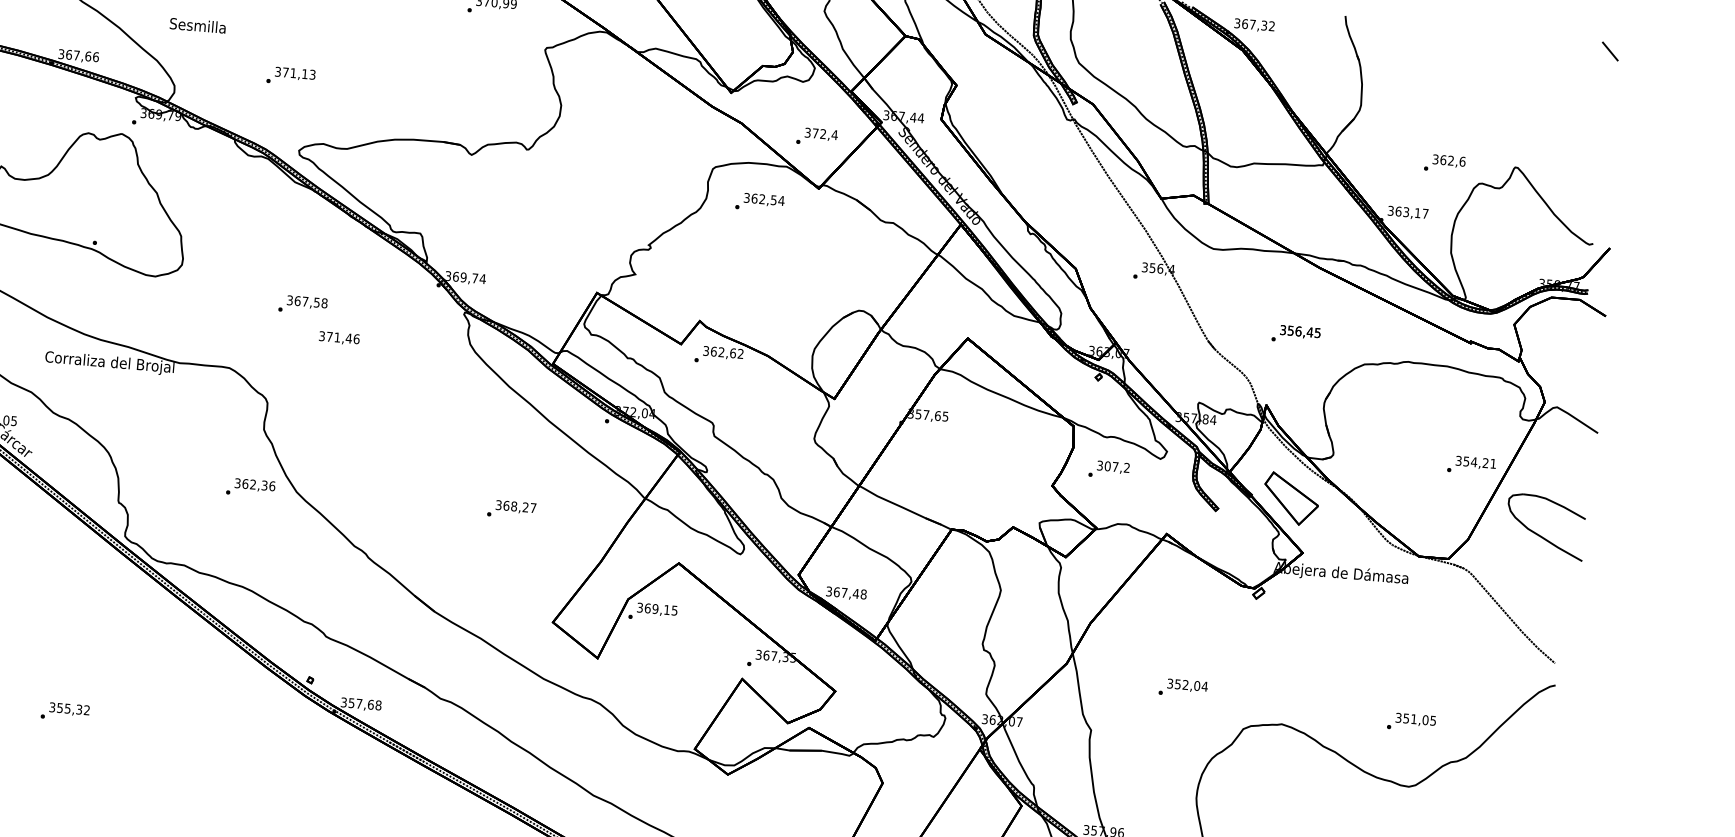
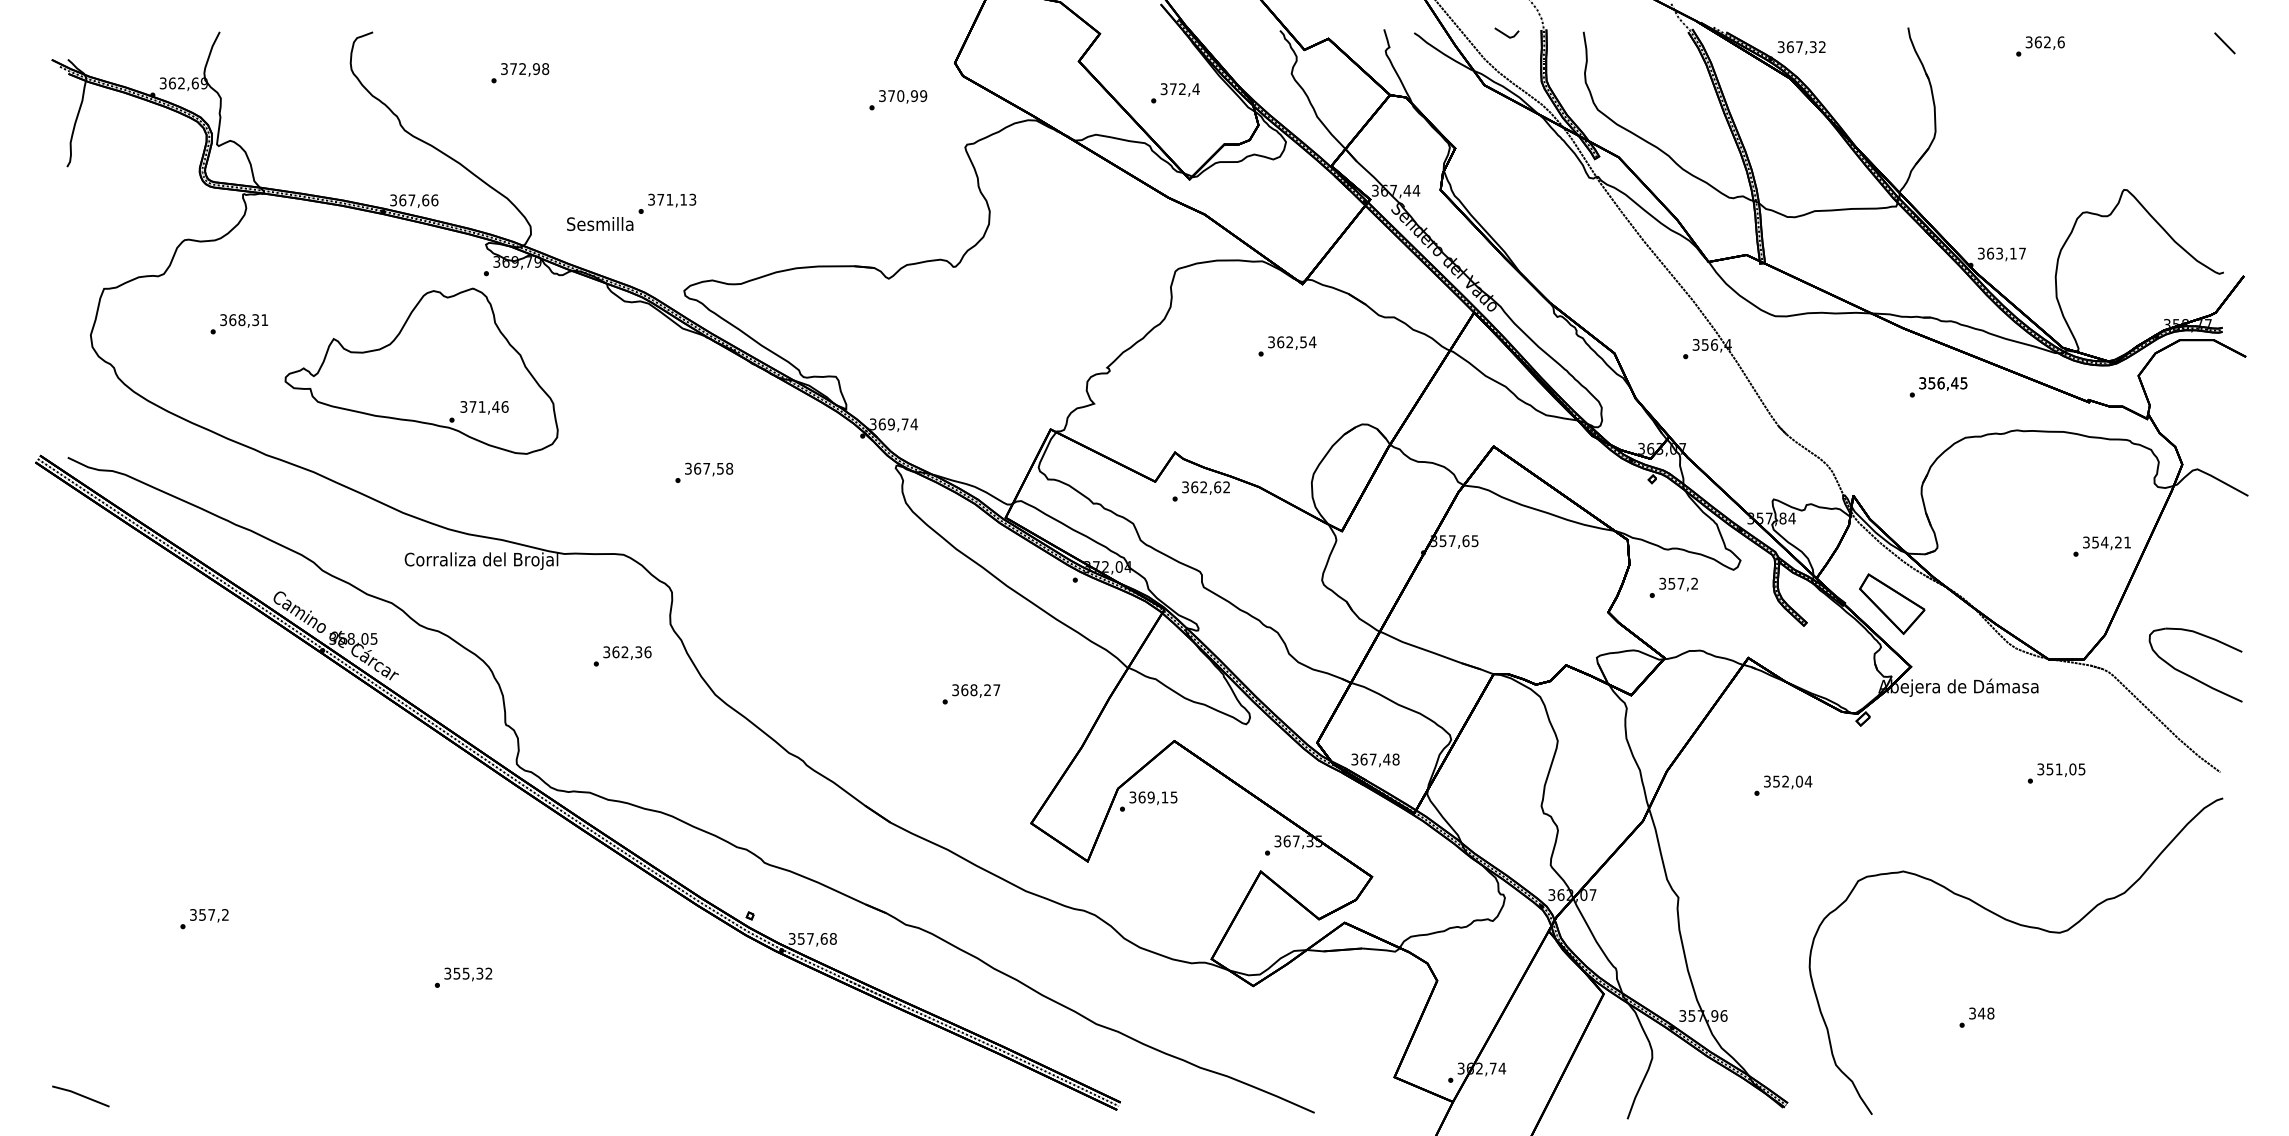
text: (198, 25) -> (600, 223), moved
text: (817, 137) -> (1175, 93), moved
text: (1444, 163) -> (2040, 46), moved
text: (760, 202) -> (1287, 346), moved
text: (1296, 334) -> (1938, 387), moved
text: (339, 338) -> (484, 407), moved
text: (1107, 466) -> (1671, 583), 307,2 -> 357,2
text: (250, 487) -> (622, 656), moved
part: (1540, 535) -> (2190, 675), moved
text: (1183, 688) -> (1783, 785), moved
text: (1411, 722) -> (2056, 773), moved

